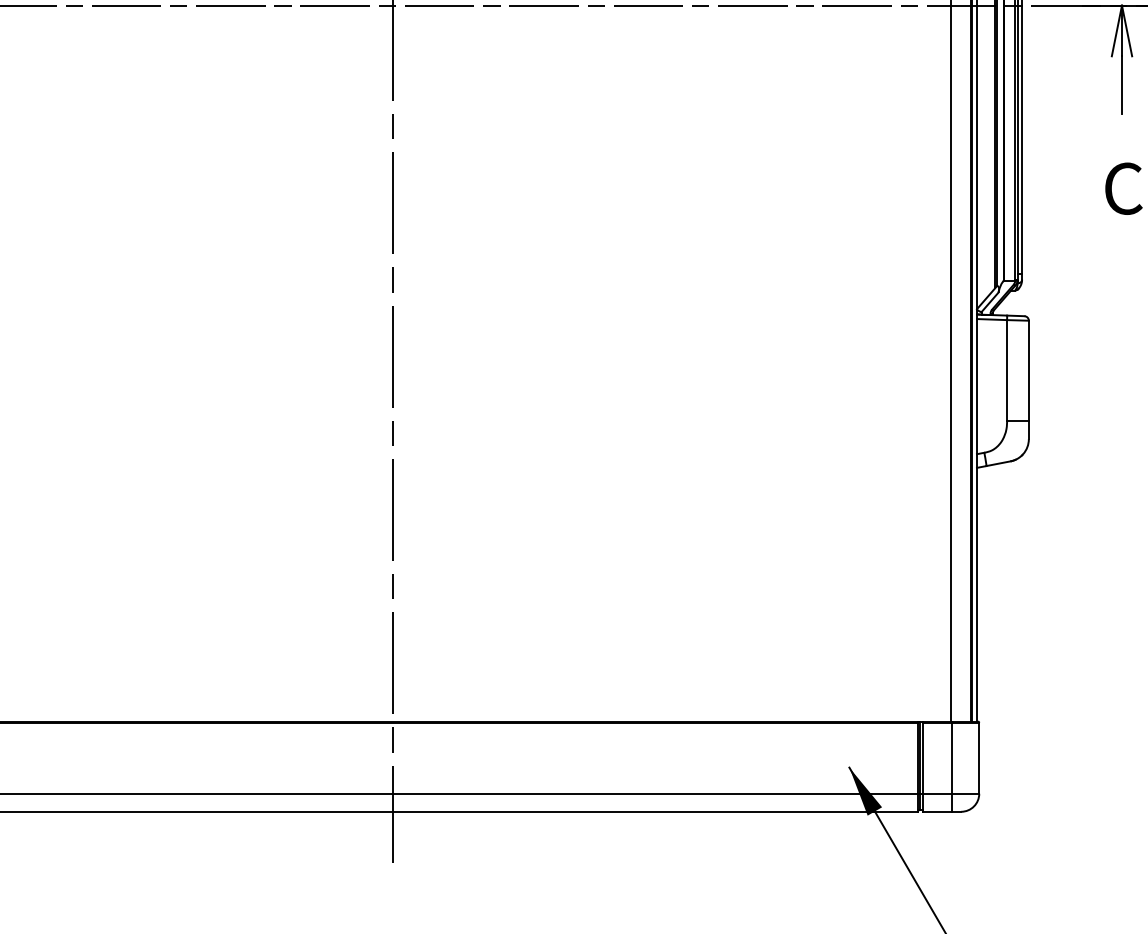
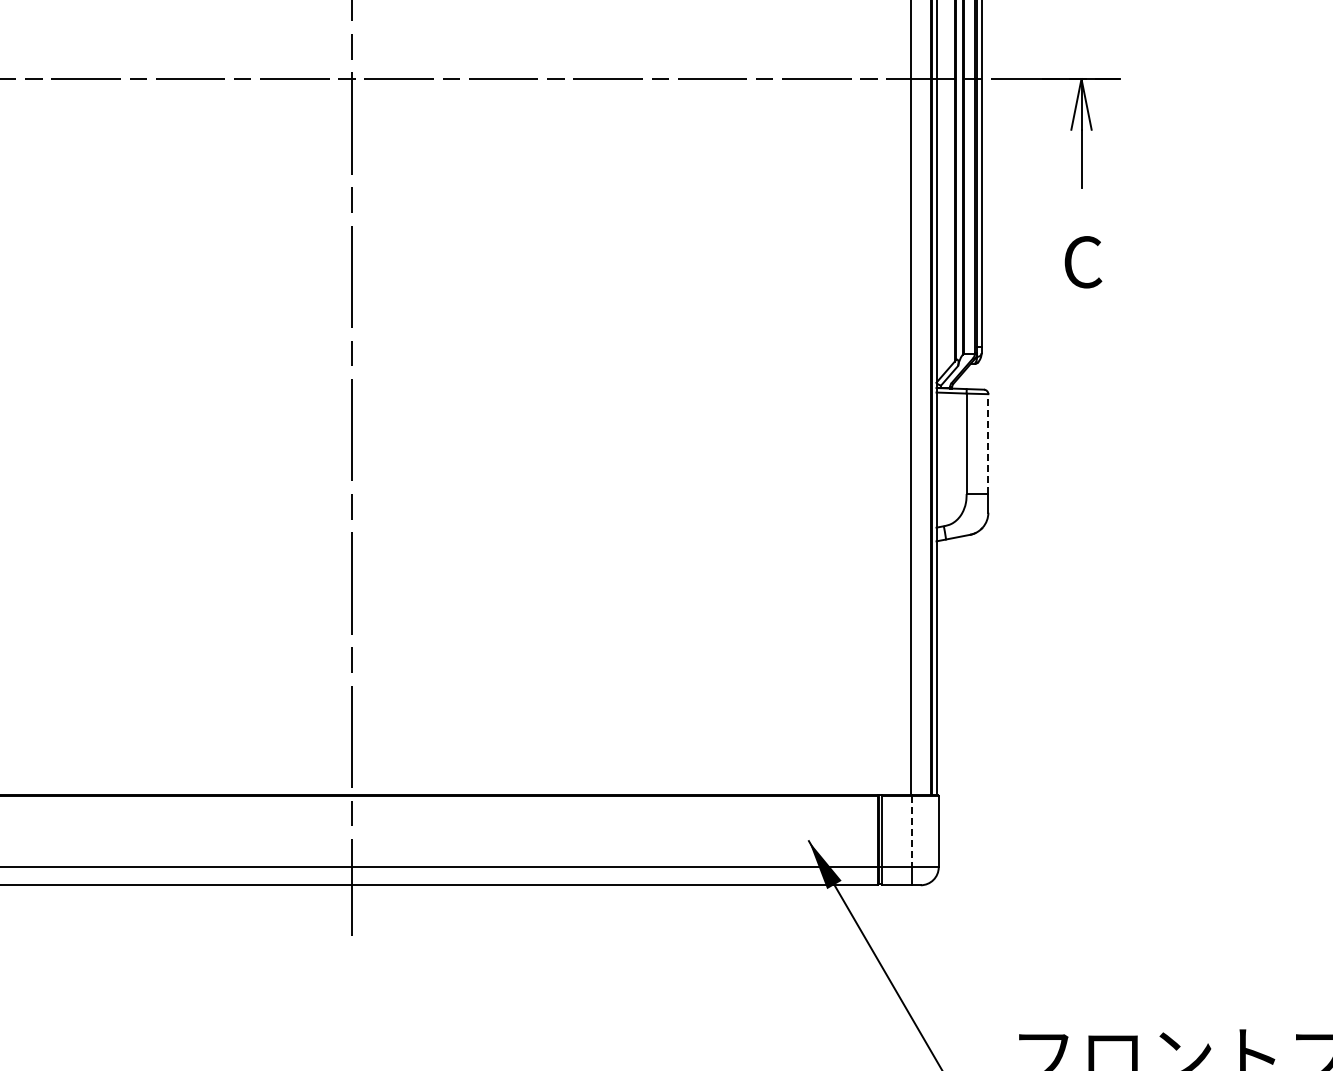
line: (1028, 371) -> (988, 444), solid -> dashed
line: (951, 758) -> (911, 831), solid -> dashed

